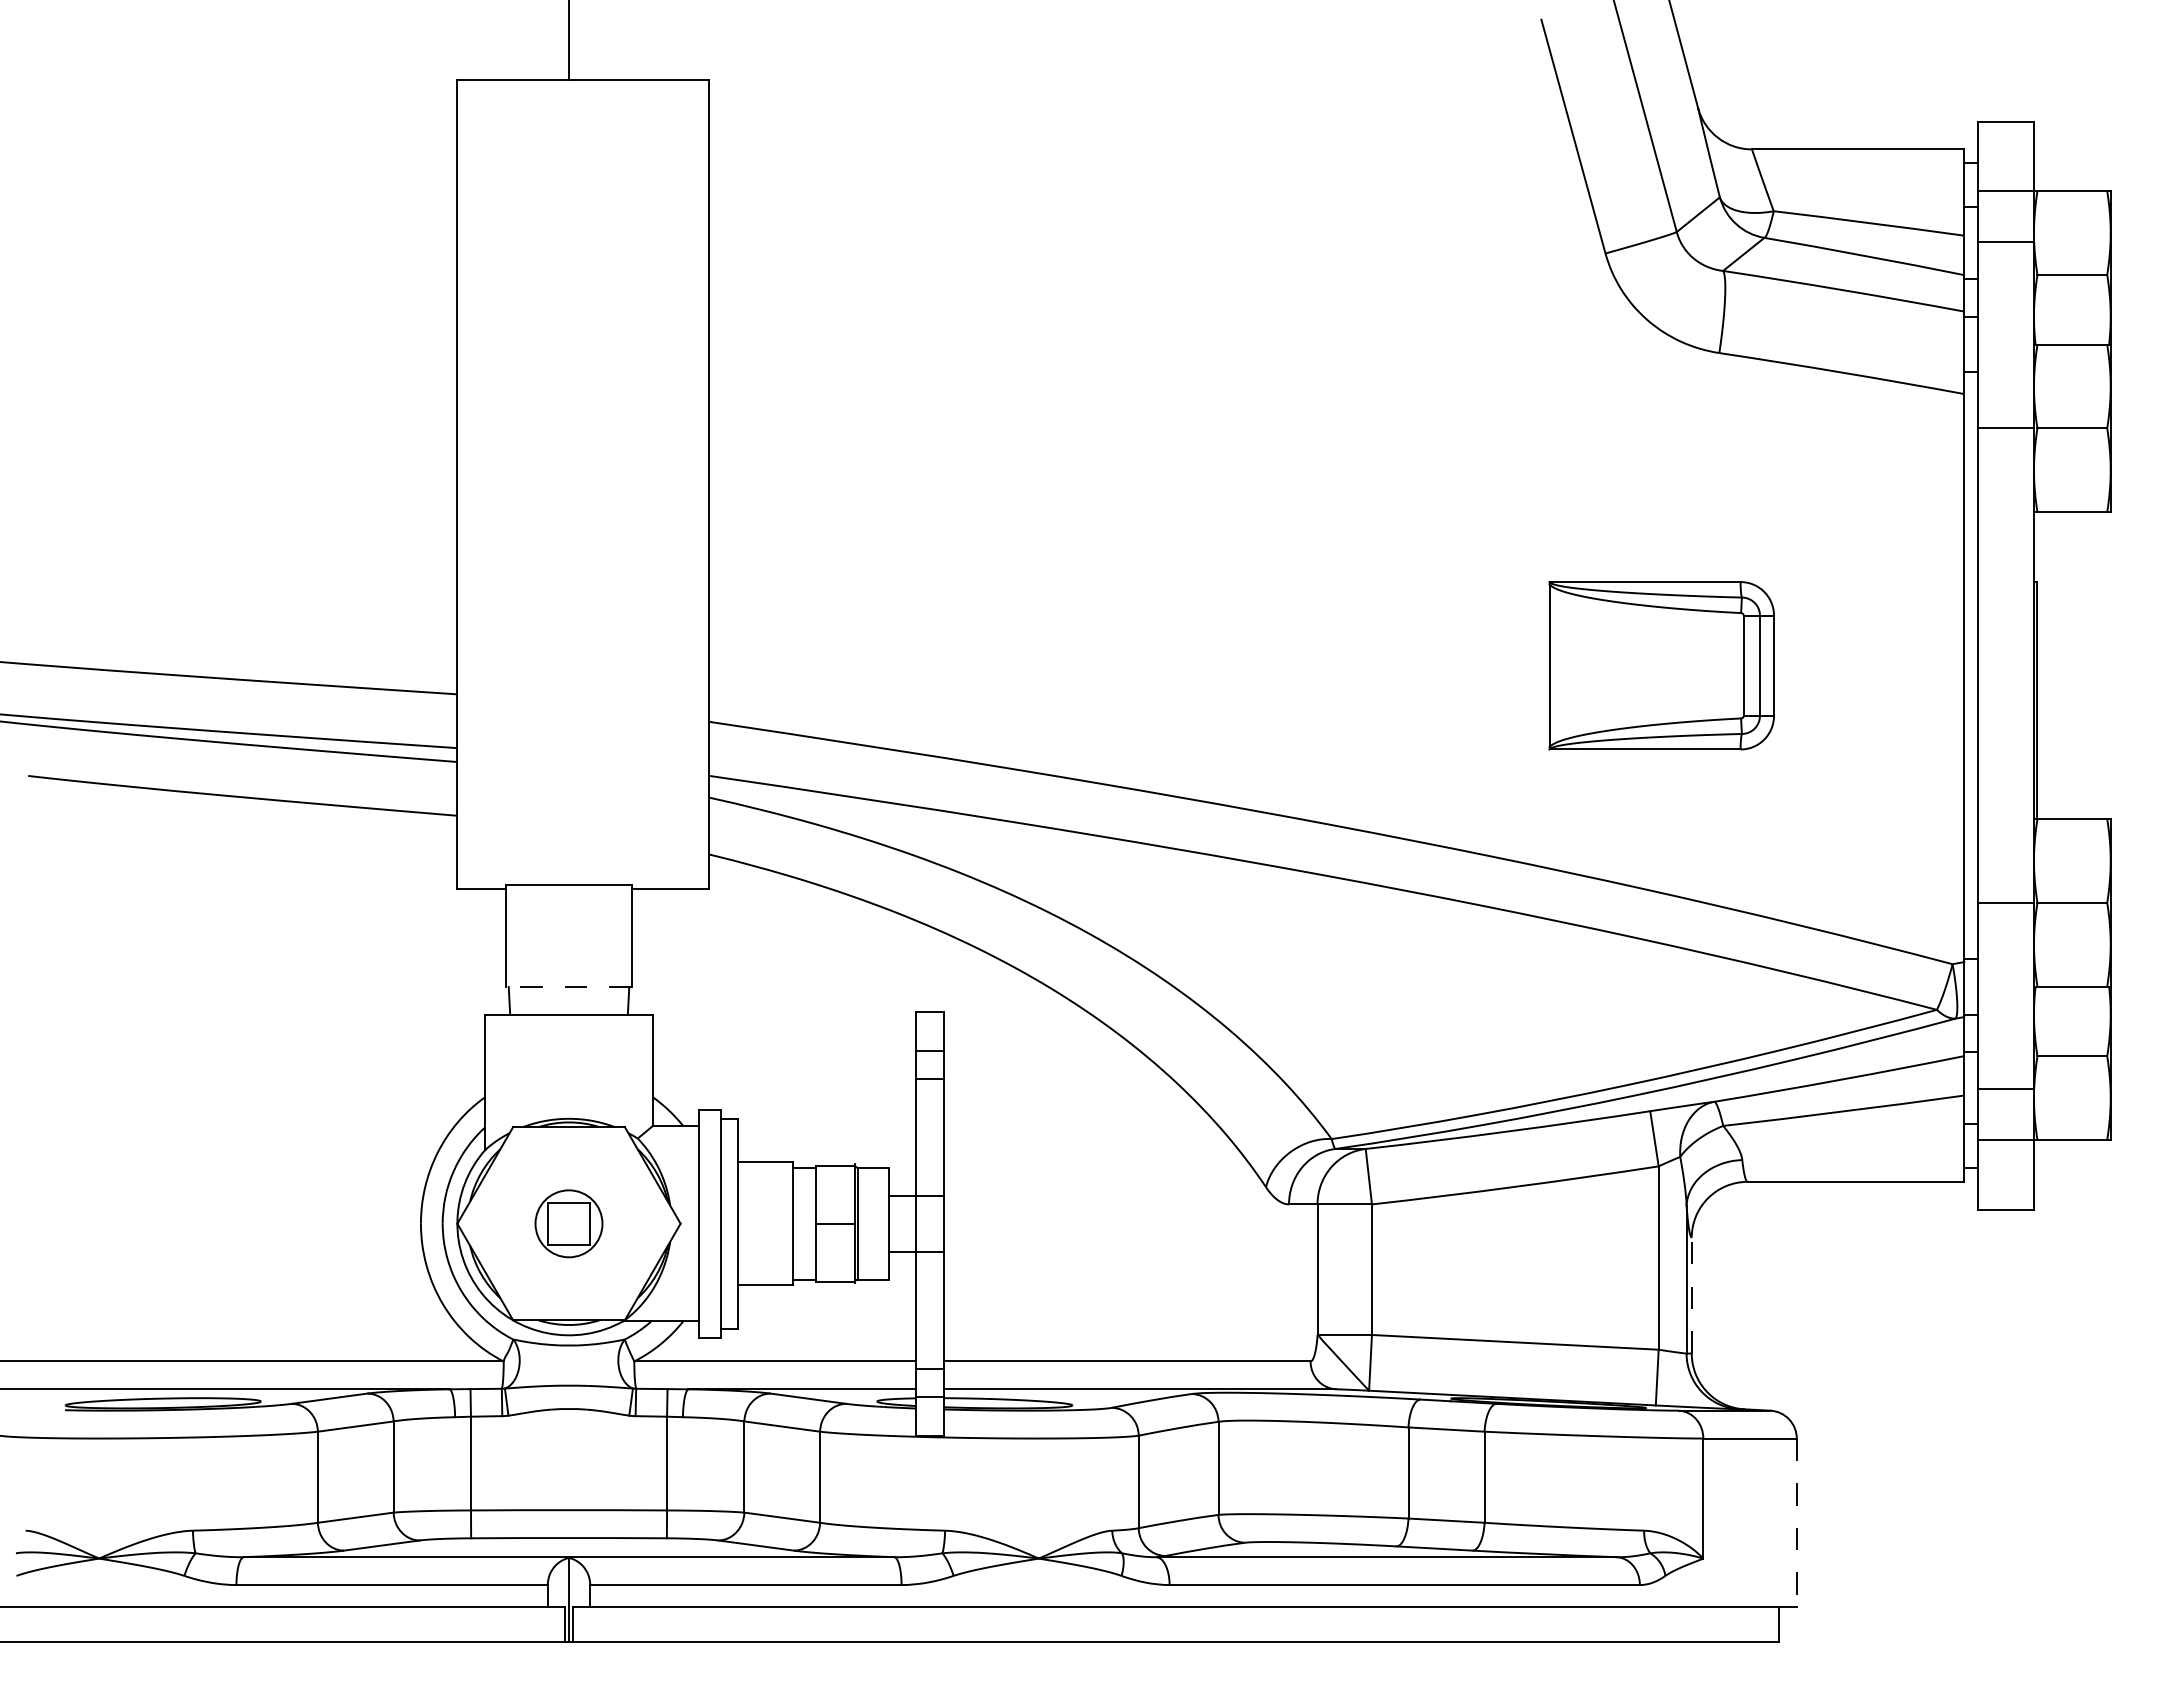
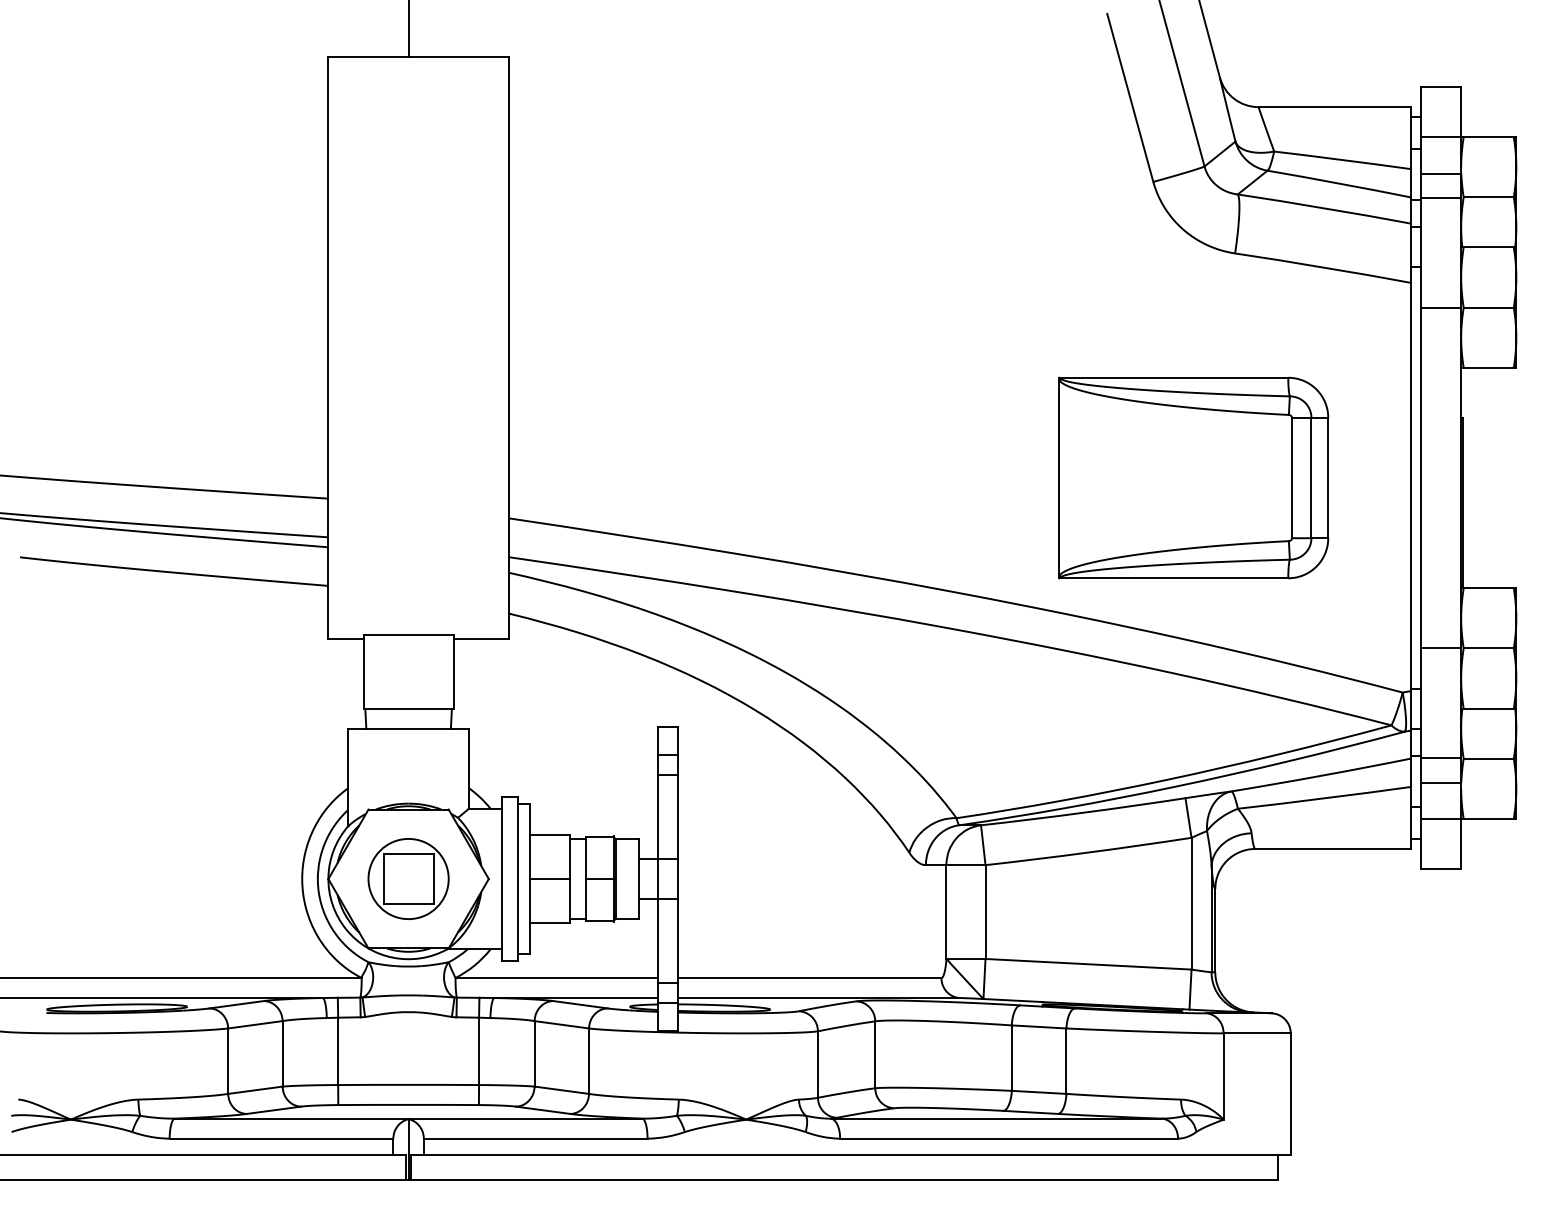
line: (2005, 275) -> (1440, 197), added
part: (1661, 665) -> (1193, 477), size x1.67
line: (569, 987) -> (408, 709), dashed -> solid
line: (2005, 1055) -> (1440, 758), added
part: (568, 1223) -> (408, 878), size x1.67
line: (765, 1223) -> (549, 878), added
line: (1691, 1295) -> (1215, 930), dashed -> solid
line: (1796, 1523) -> (1290, 1094), dashed -> solid

